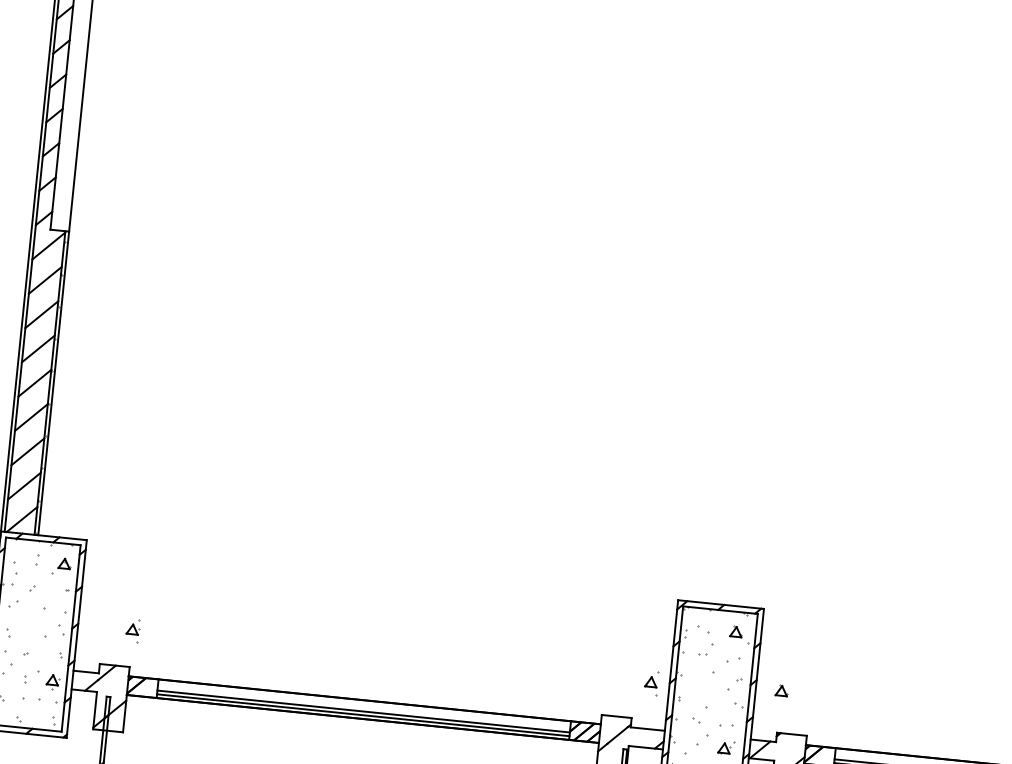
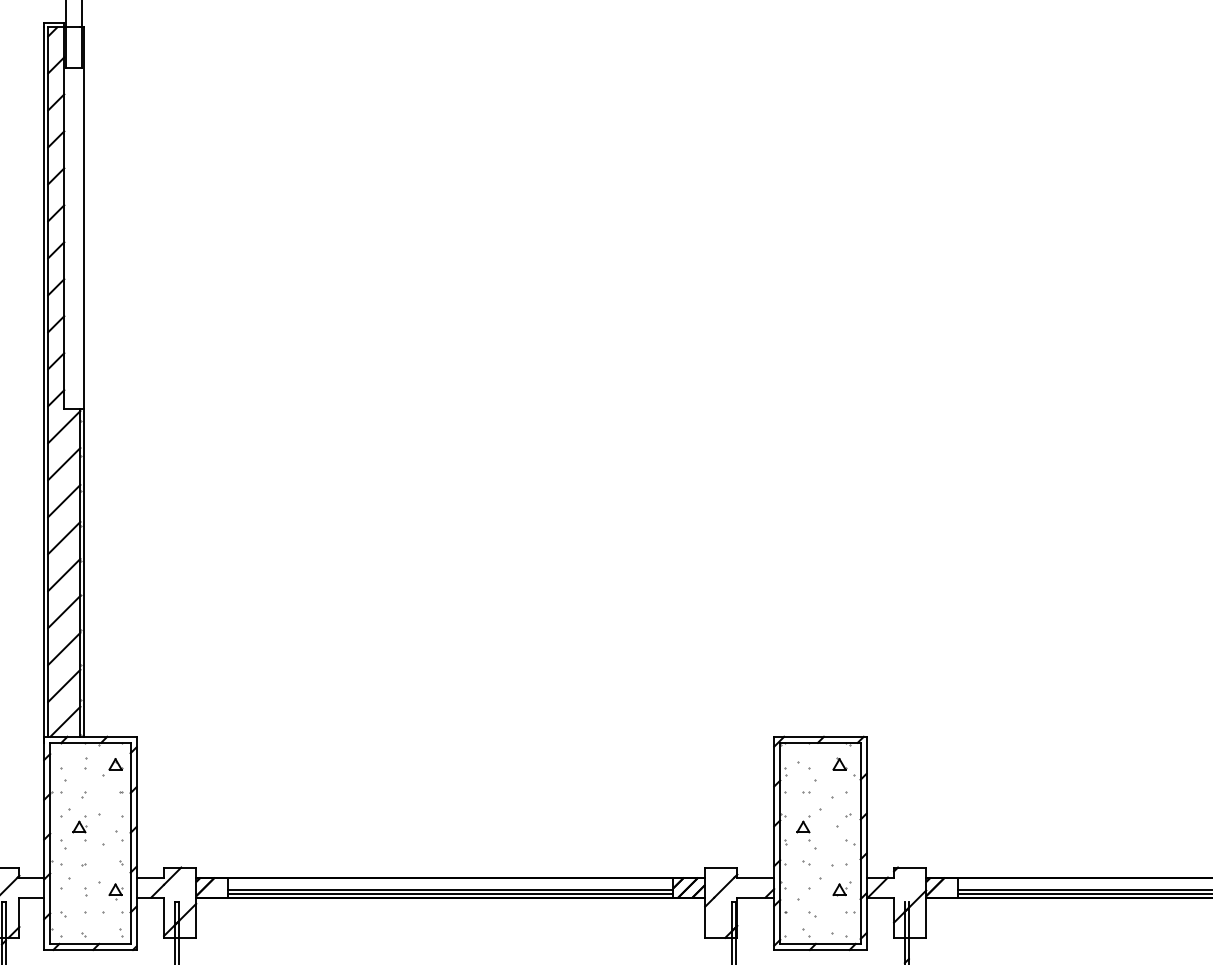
part: (132, 630) -> (79, 828), moved
part: (651, 683) -> (803, 828), moved
part: (781, 690) -> (894, 821), removed

